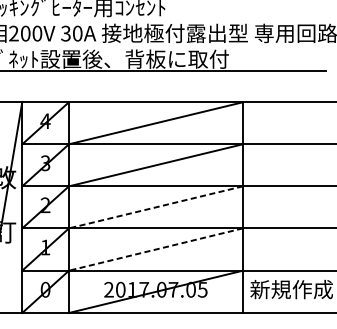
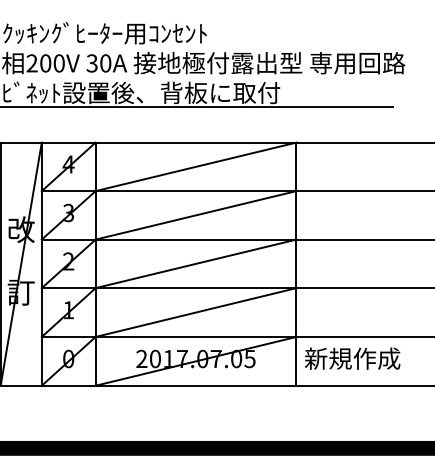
line: (155, 207) -> (195, 263), dashed -> solid
line: (155, 249) -> (195, 312), dashed -> solid

